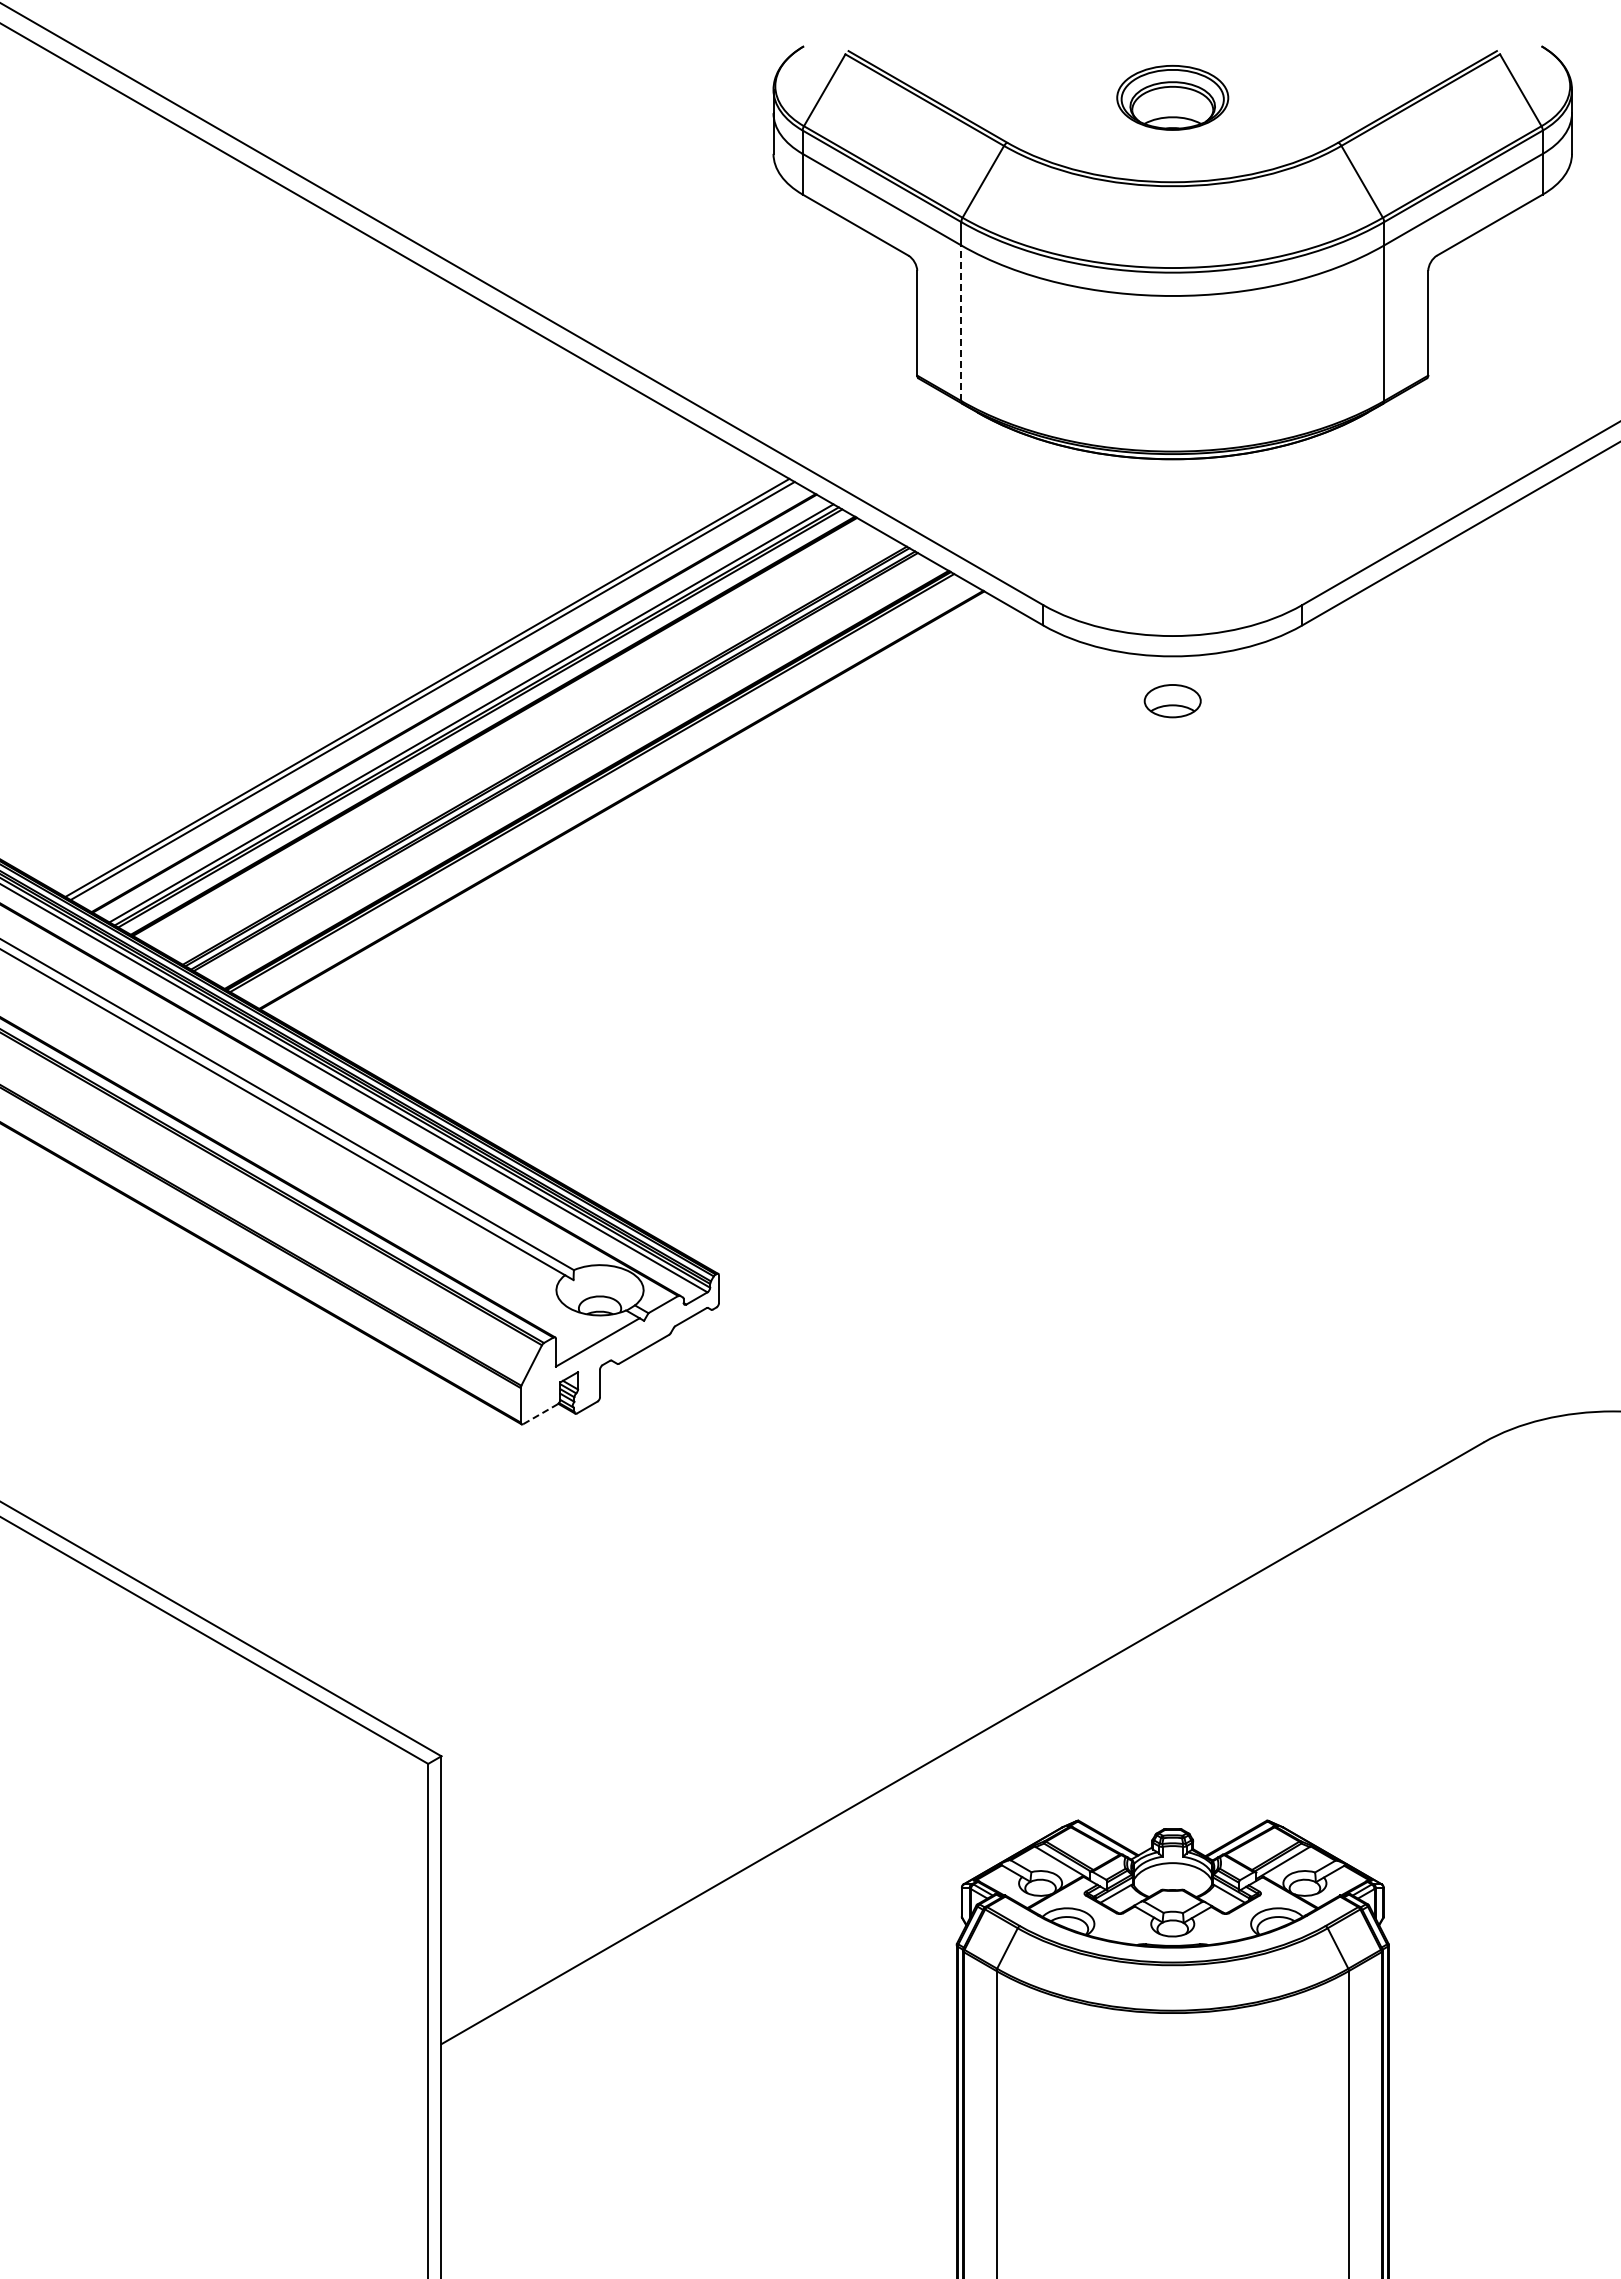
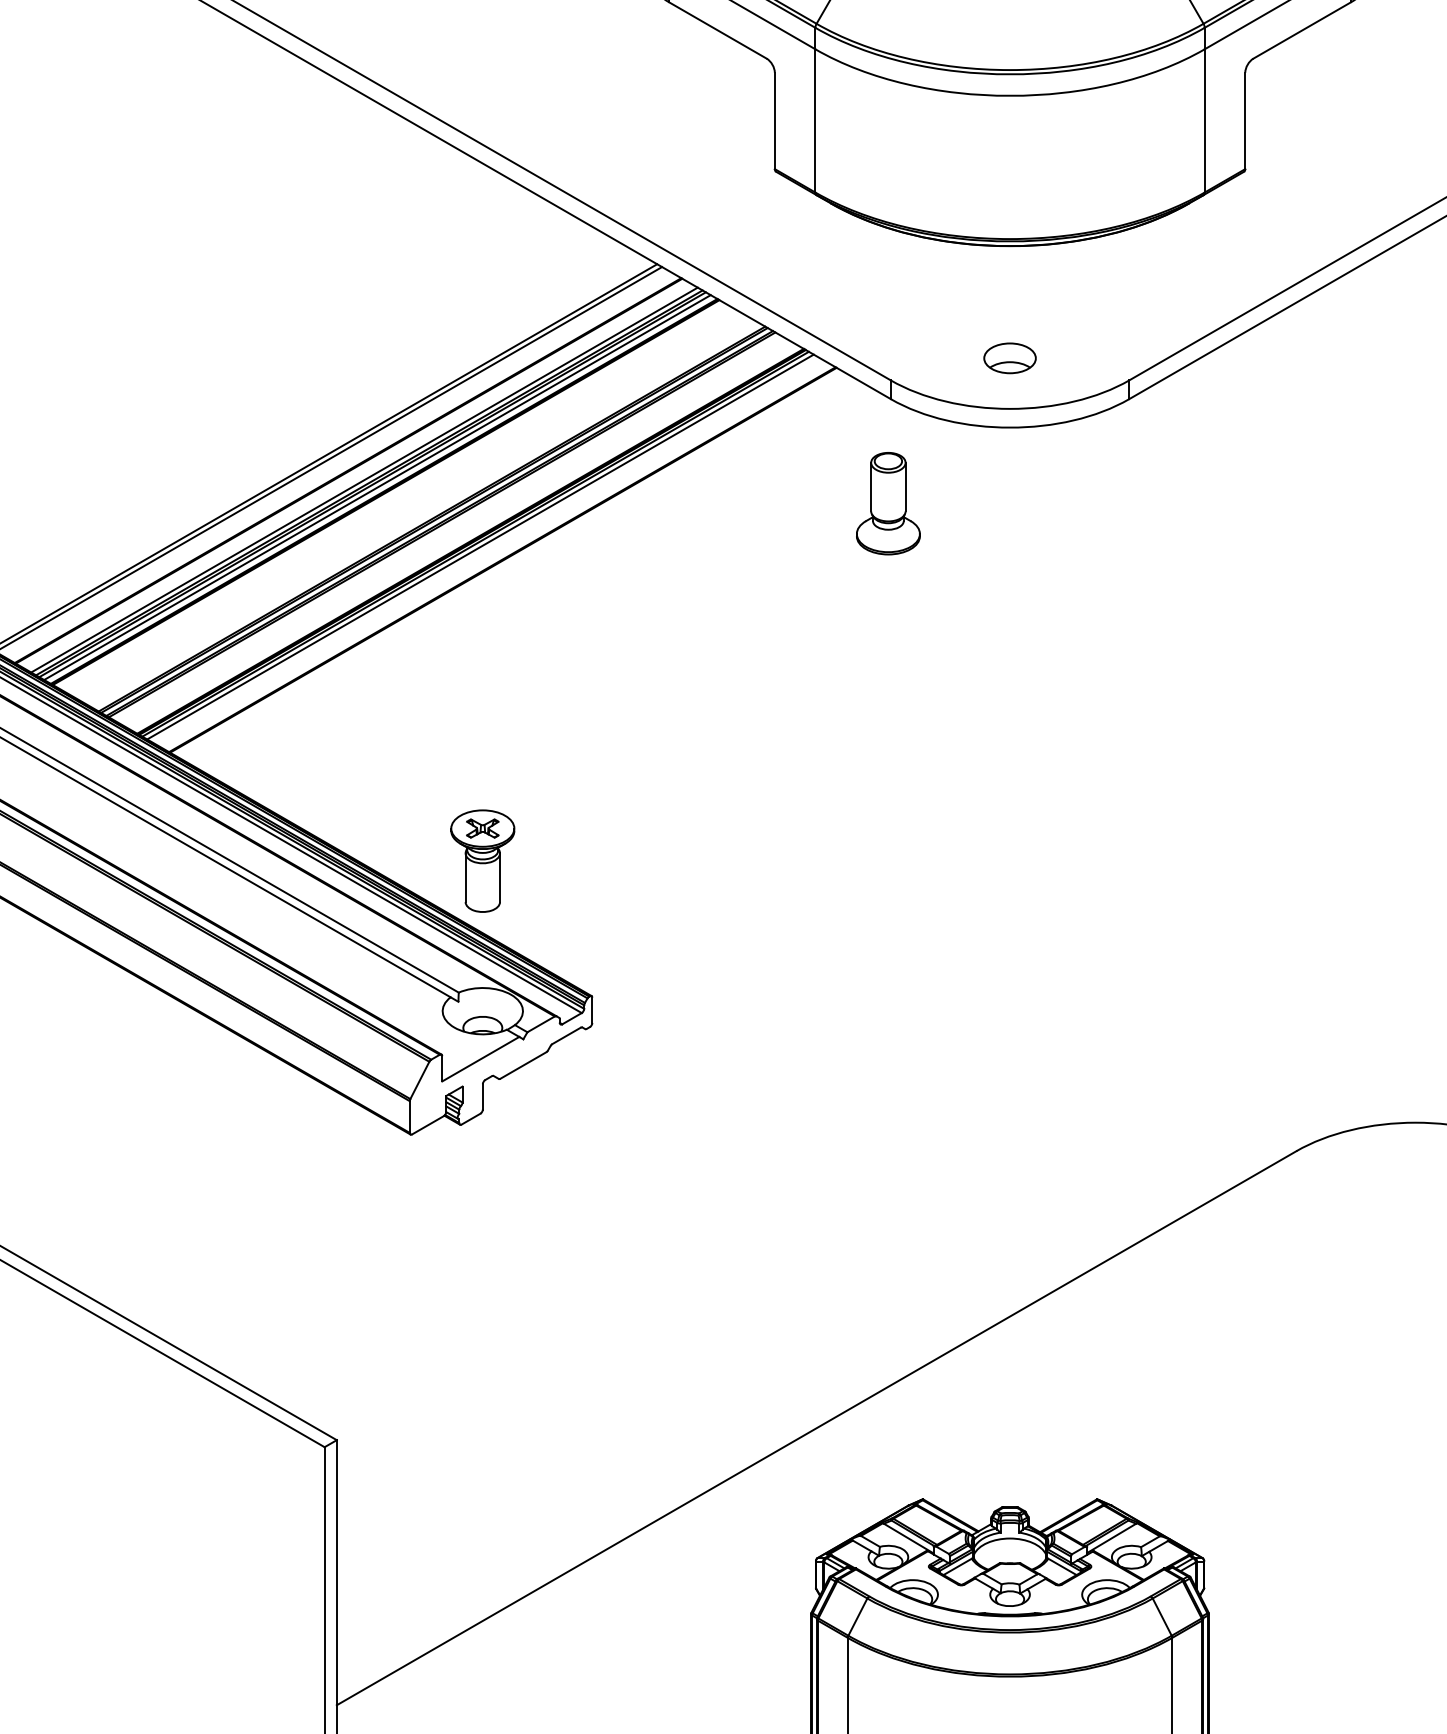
line: (961, 323) -> (815, 121), dashed -> solid
part: (1172, 701) -> (1009, 358), moved
line: (485, 721) -> (377, 487), added
part: (1040, 738) -> (888, 503), added
line: (597, 786) -> (480, 547), added
part: (599, 1127) -> (482, 861), added
line: (540, 1414) -> (428, 1125), dashed -> solid

